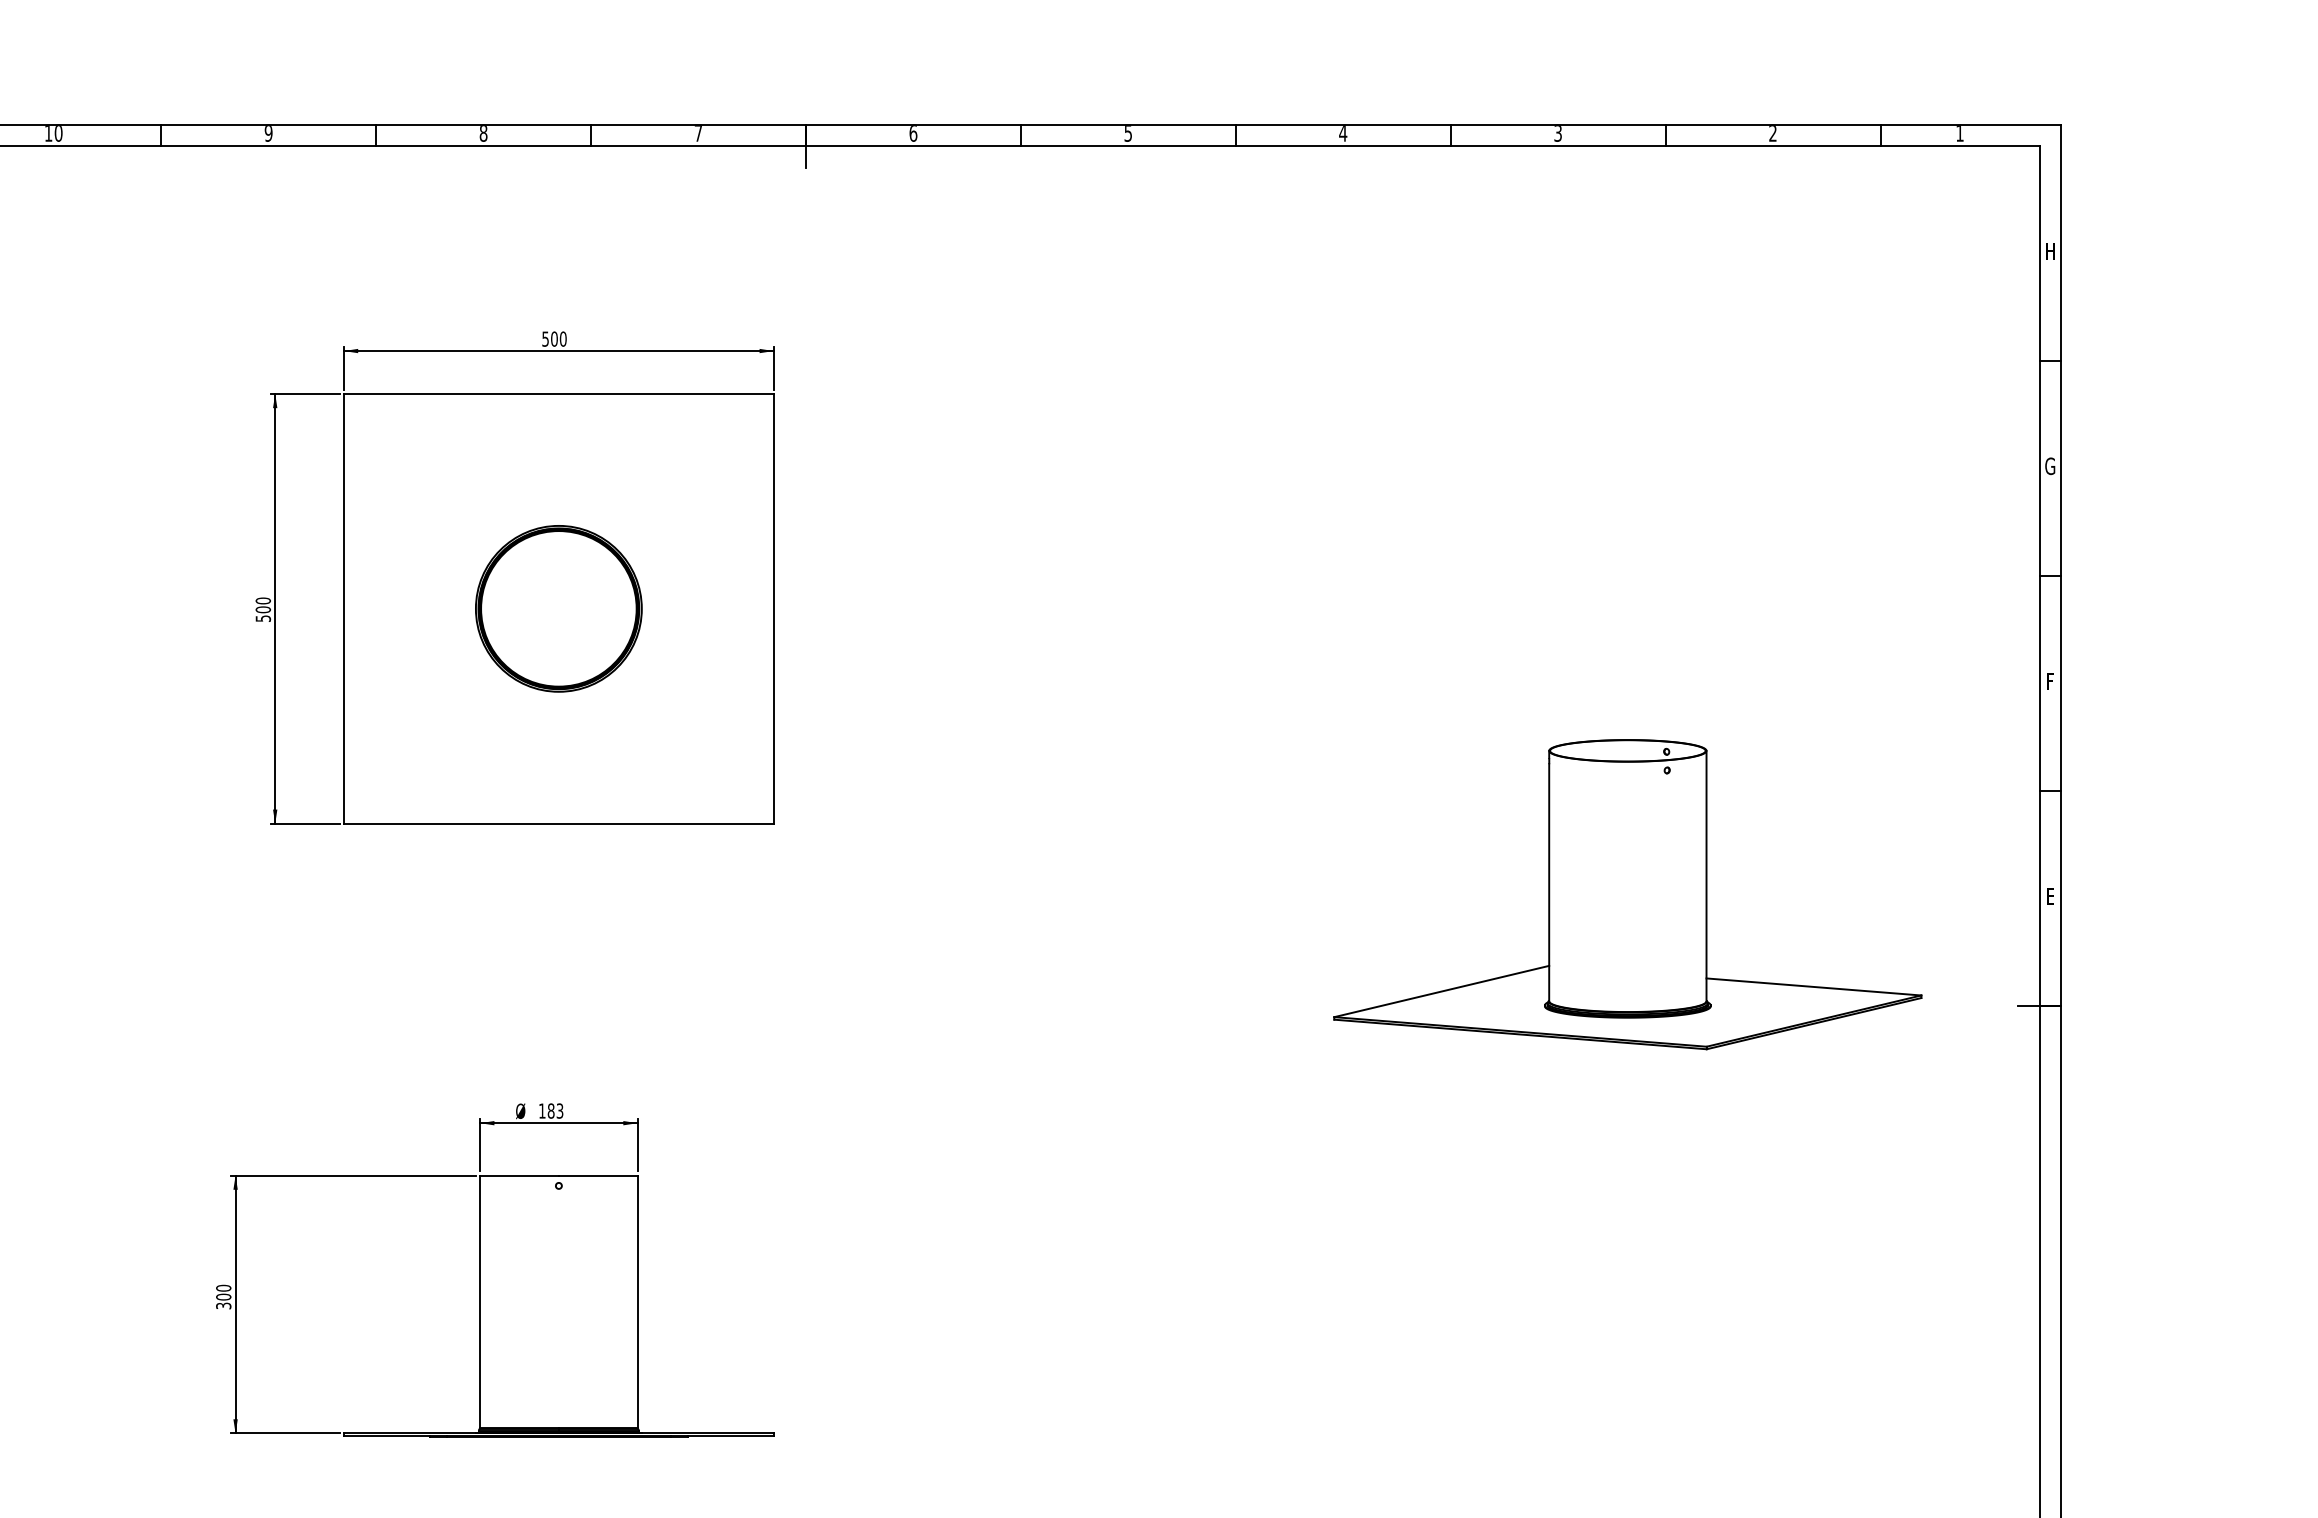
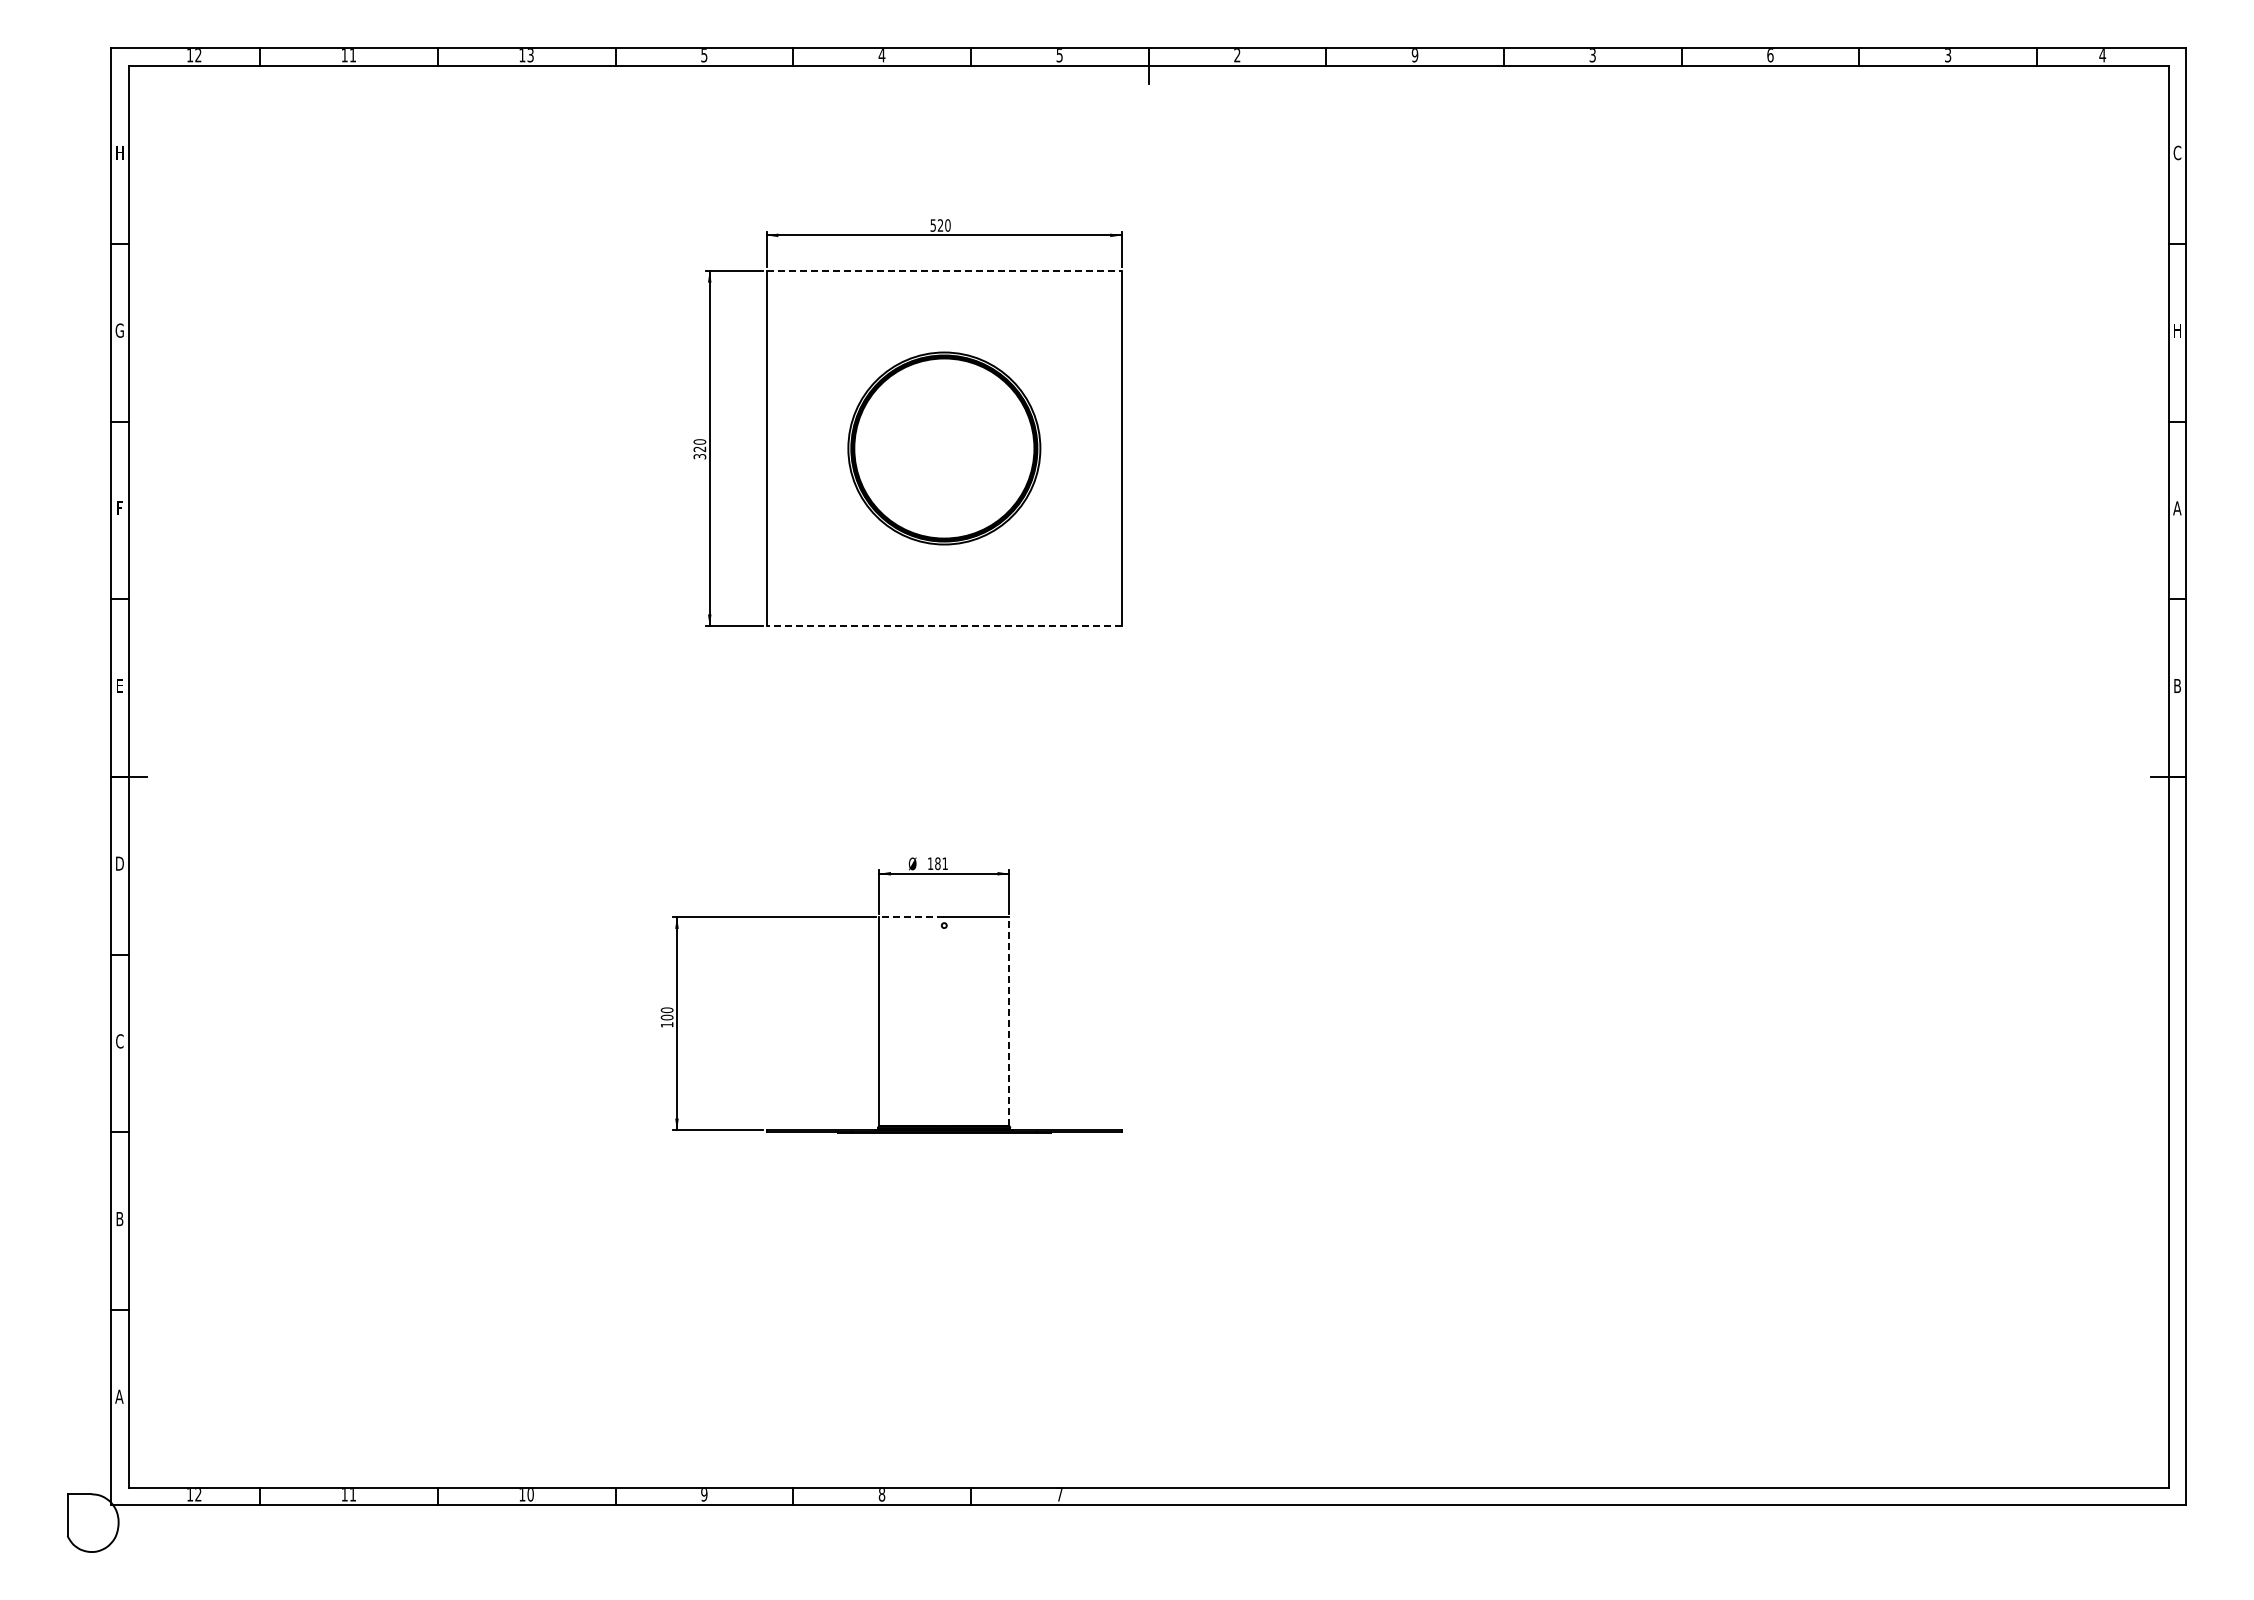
text: (58, 133) -> (530, 55), 10 -> 13
text: (268, 133) -> (704, 55), 9 -> 5
text: (482, 133) -> (881, 55), 8 -> 4
text: (698, 133) -> (1059, 55), 7 -> 5
text: (913, 133) -> (1237, 55), 6 -> 2
text: (1127, 133) -> (1414, 55), 5 -> 9
text: (1342, 133) -> (1592, 55), 4 -> 3
text: (1558, 133) -> (1770, 55), 3 -> 6
text: (1773, 133) -> (1948, 55), 2 -> 3
text: (1959, 133) -> (2102, 55), 1 -> 4
text: (2050, 250) -> (2177, 152), H -> C
text: (554, 339) -> (940, 225), 500 -> 520
line: (559, 393) -> (944, 270), solid -> dashed
text: (2050, 466) -> (2177, 330), G -> H
part: (557, 608) -> (943, 448), size x1.4
text: (262, 613) -> (699, 452), 500 -> 320
text: (2050, 681) -> (2177, 508), F -> A
line: (559, 824) -> (944, 626), solid -> dashed
part: (1627, 894) -> (1827, 684), removed
text: (2050, 895) -> (2177, 685), E -> B
text: (559, 1110) -> (944, 863), 183 -> 181
line: (519, 1176) -> (911, 917), solid -> dashed
line: (637, 1301) -> (1009, 1021), solid -> dashed
text: (222, 1305) -> (666, 1024), 300 -> 100

